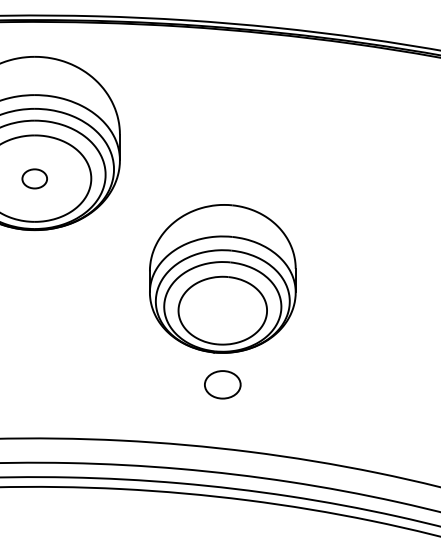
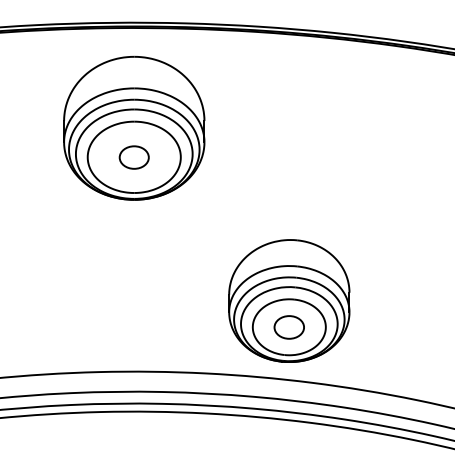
part: (33, 178) -> (133, 157), size x1.43
part: (223, 278) -> (289, 300), moved

